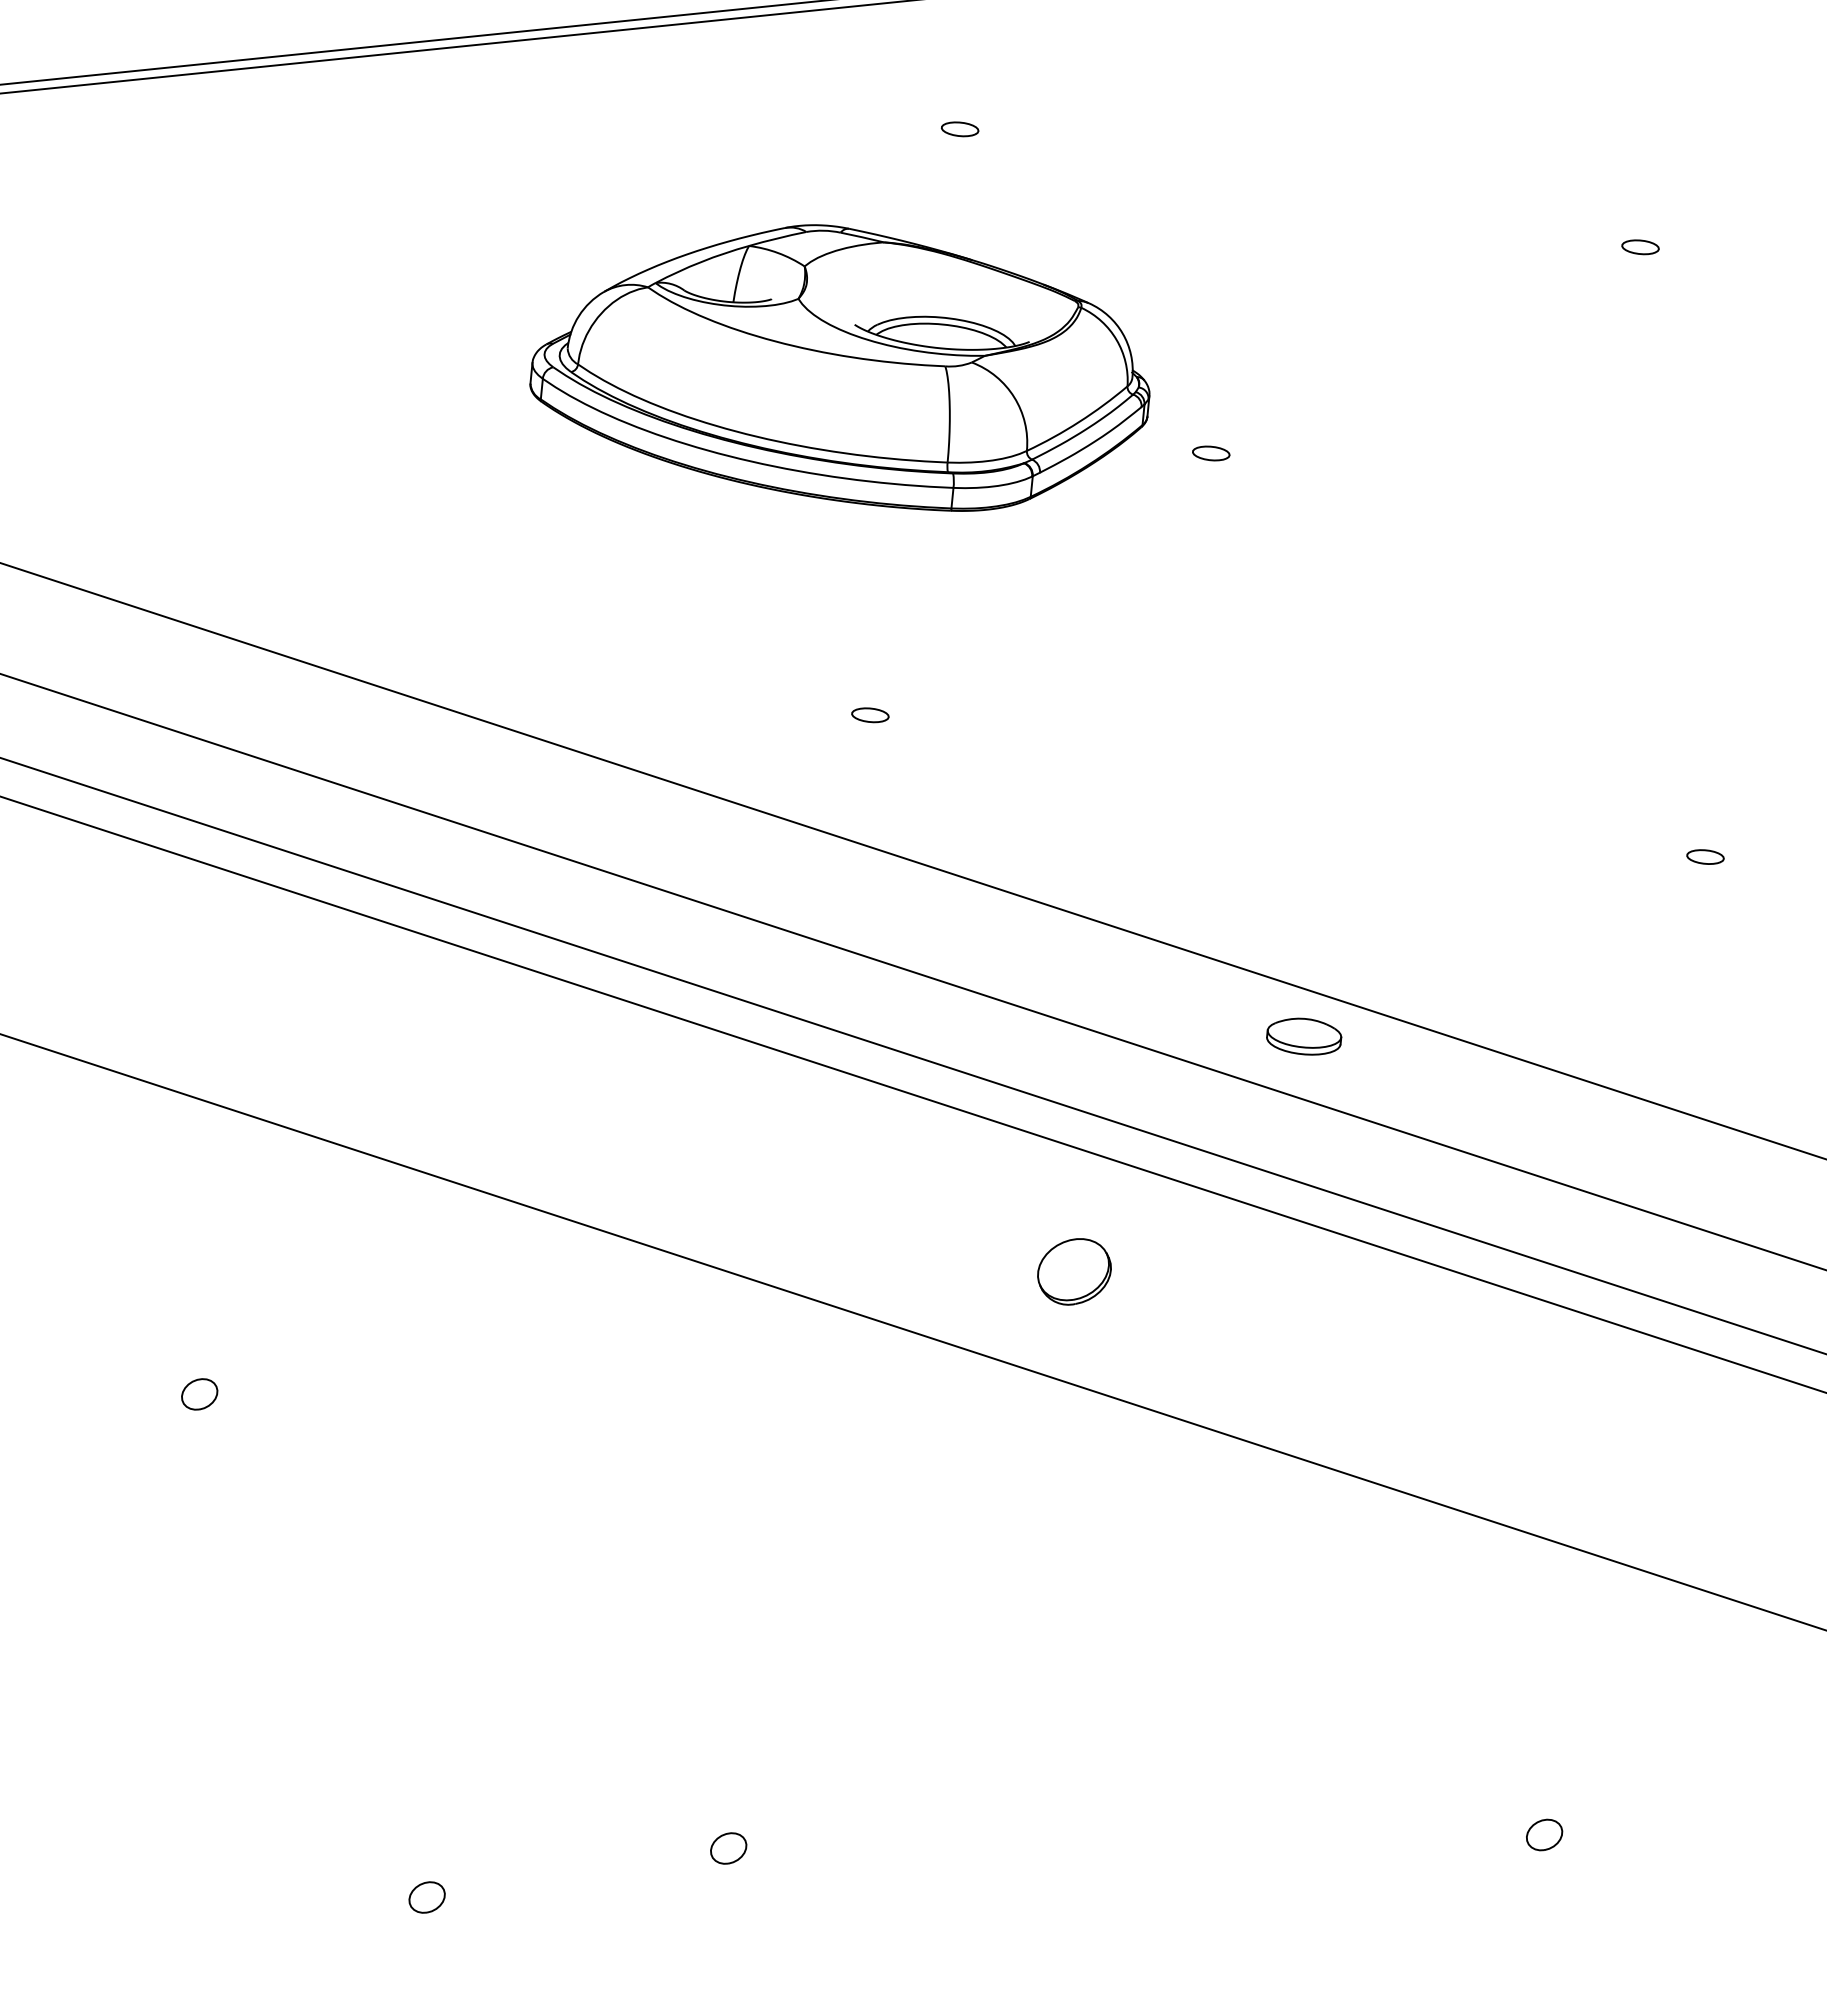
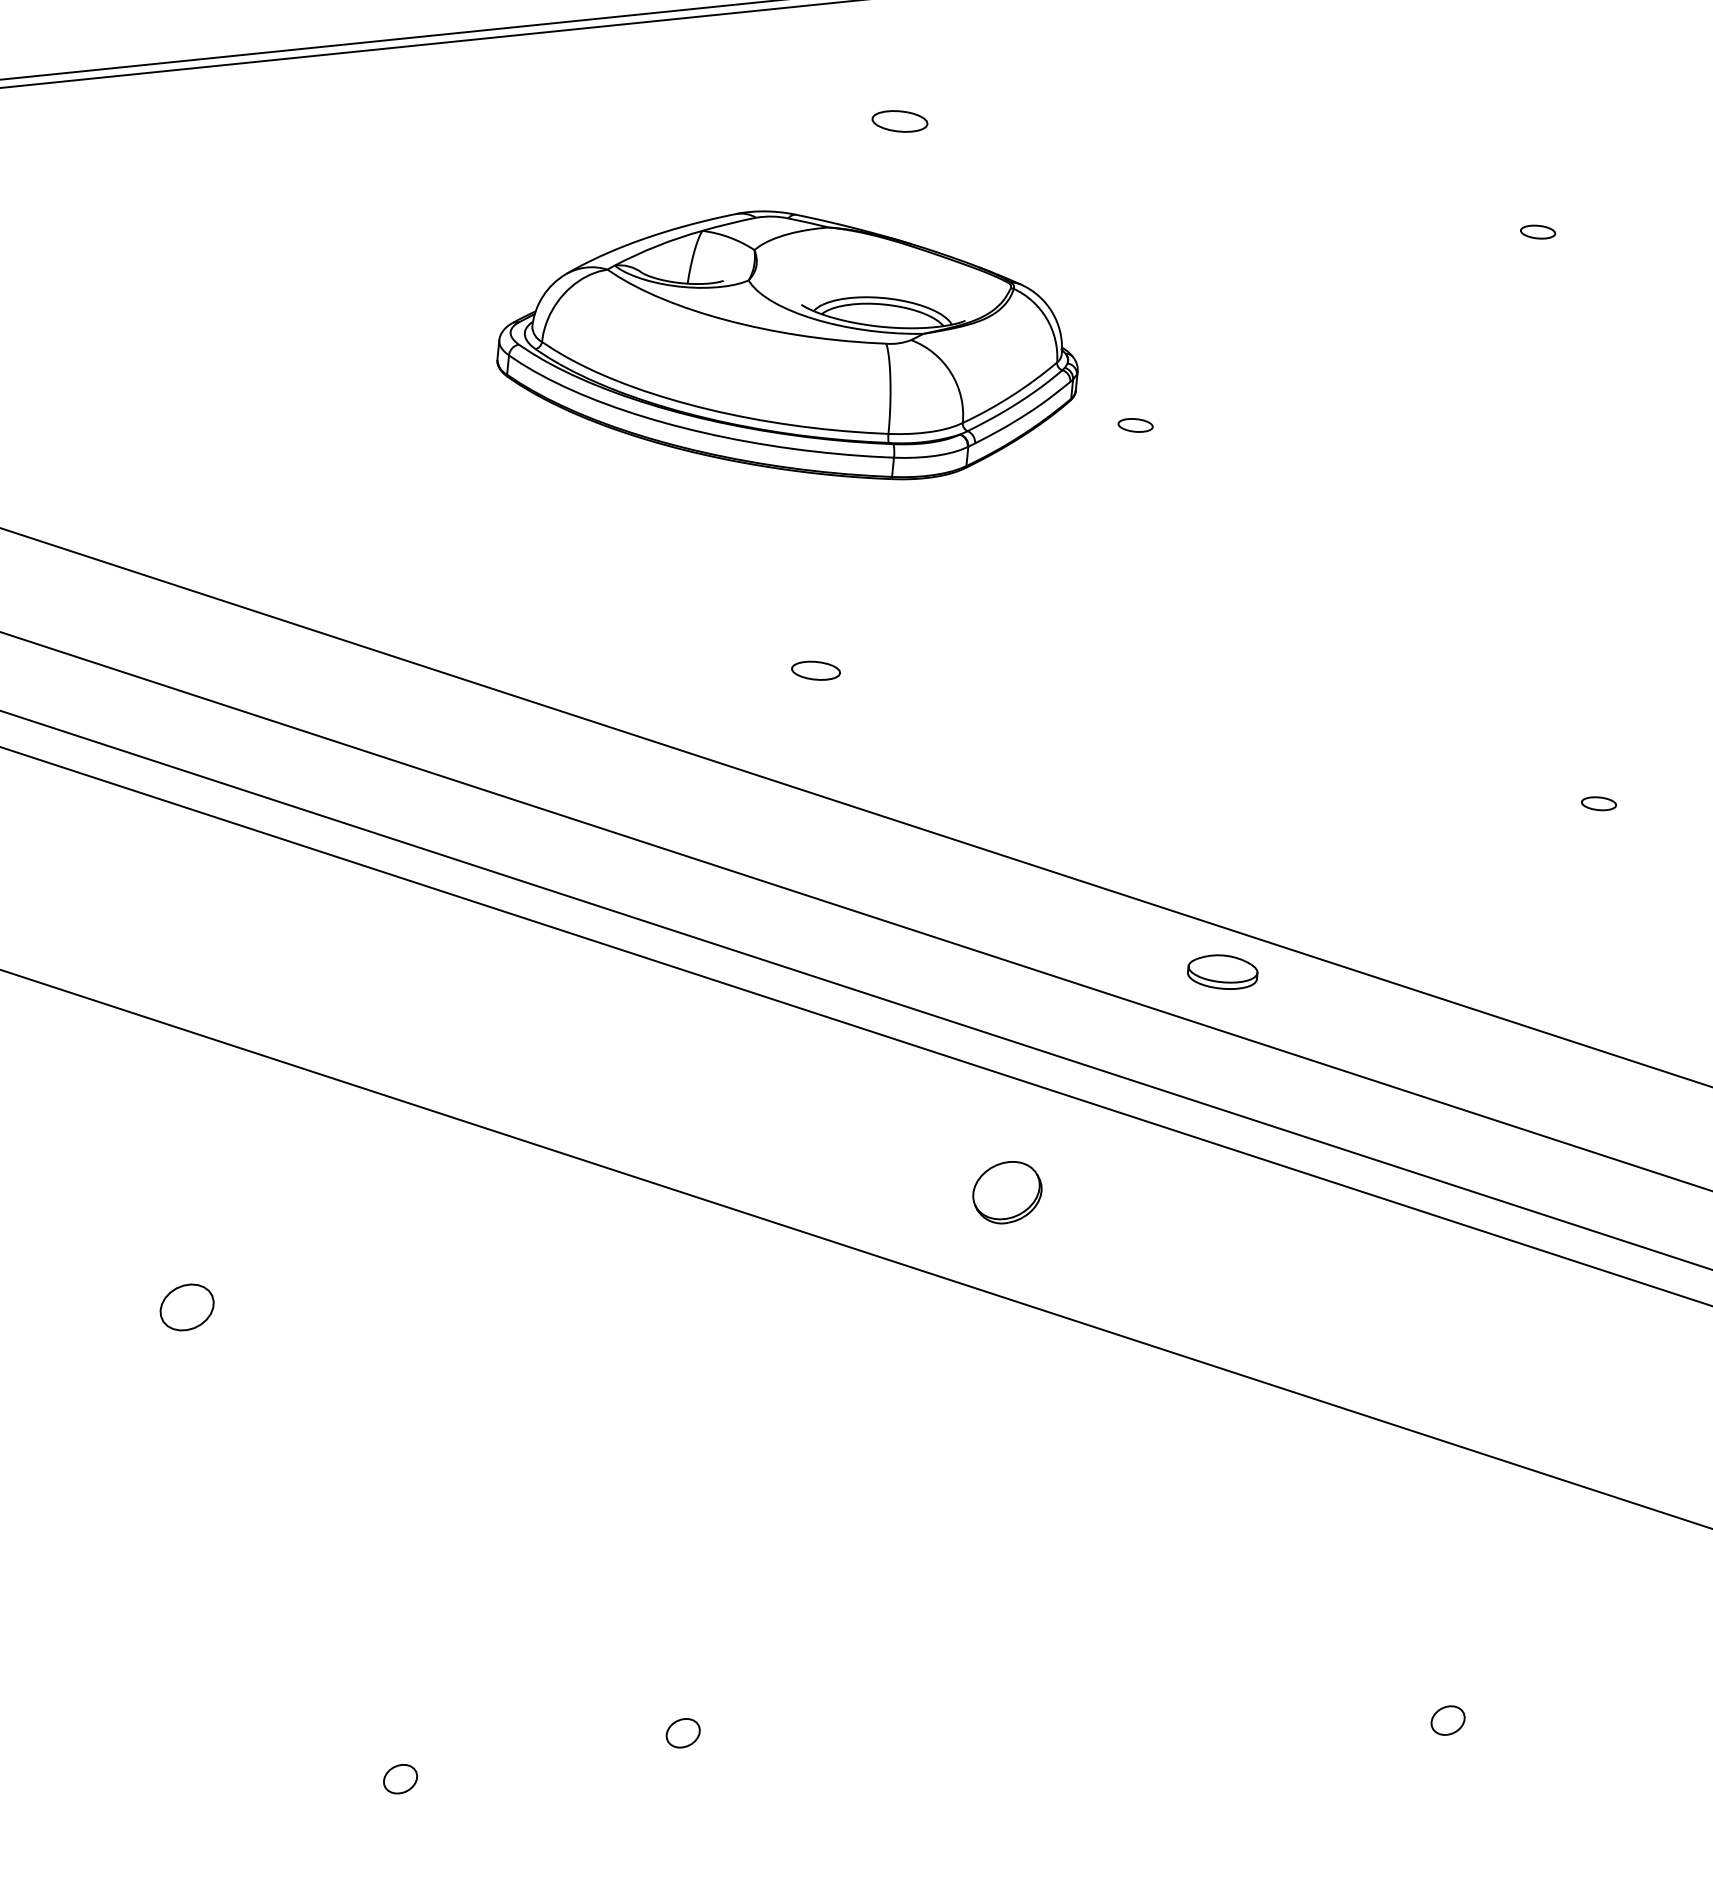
part: (960, 129) -> (900, 121), size x1.6
part: (870, 715) -> (816, 671), size x1.4
part: (199, 1394) -> (187, 1307), size x1.6

